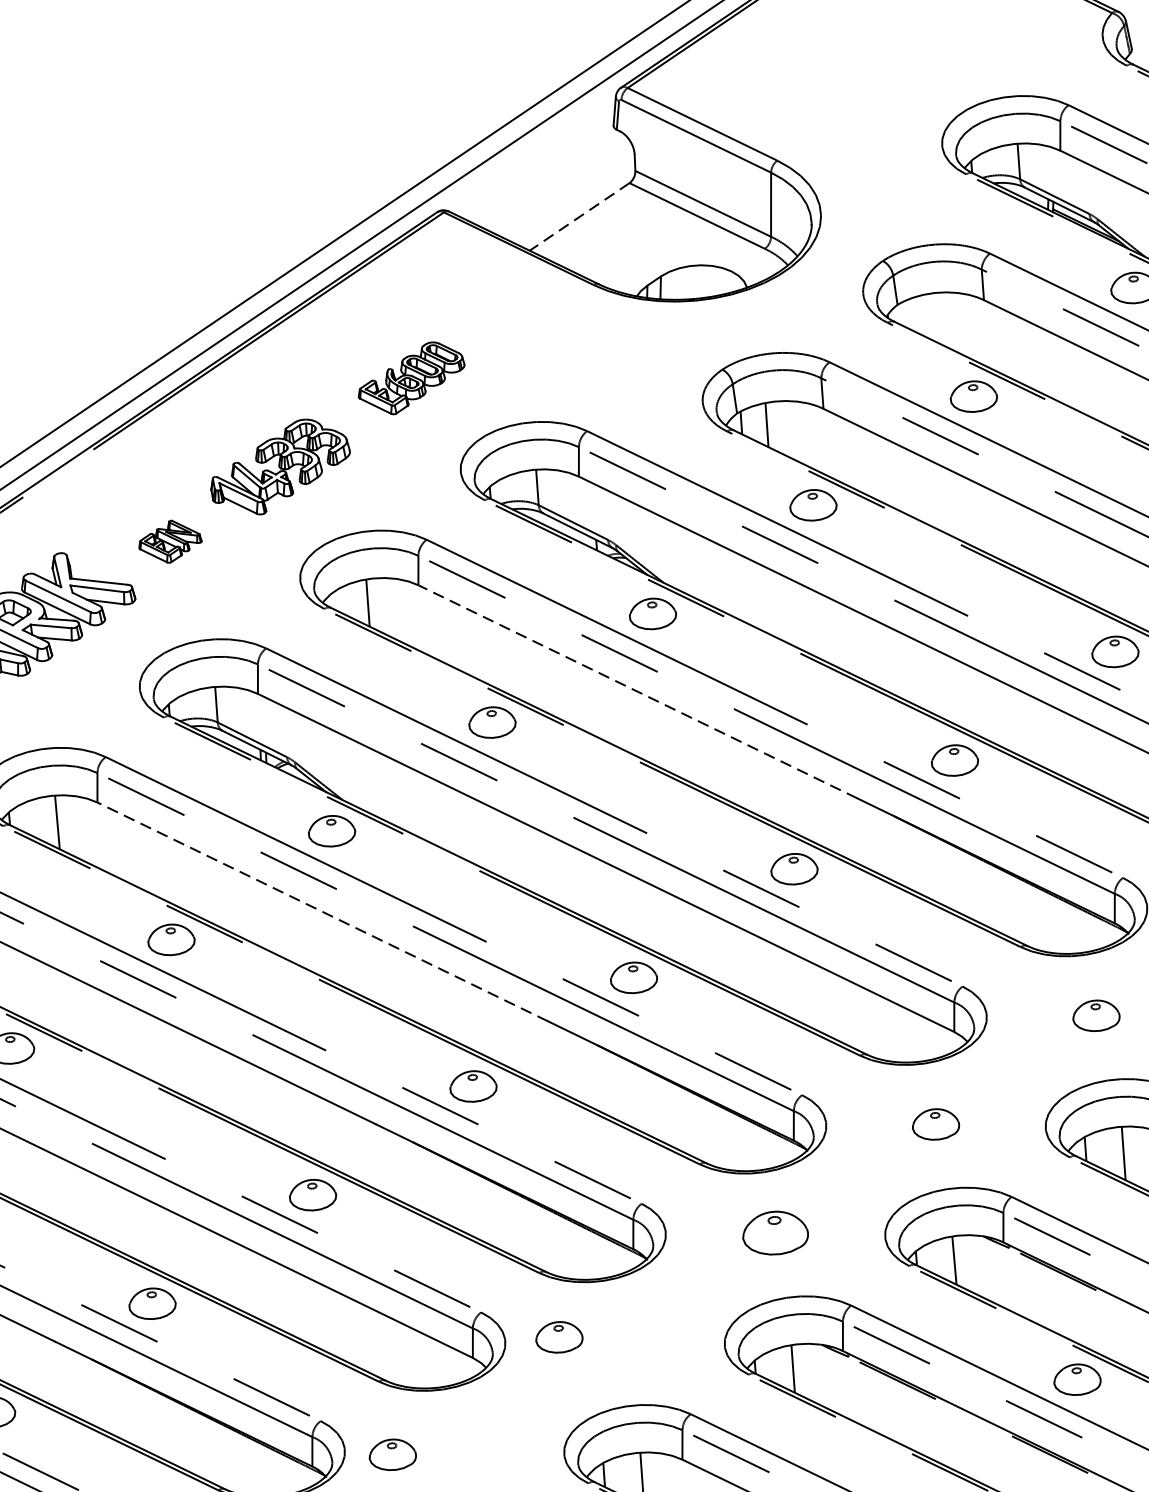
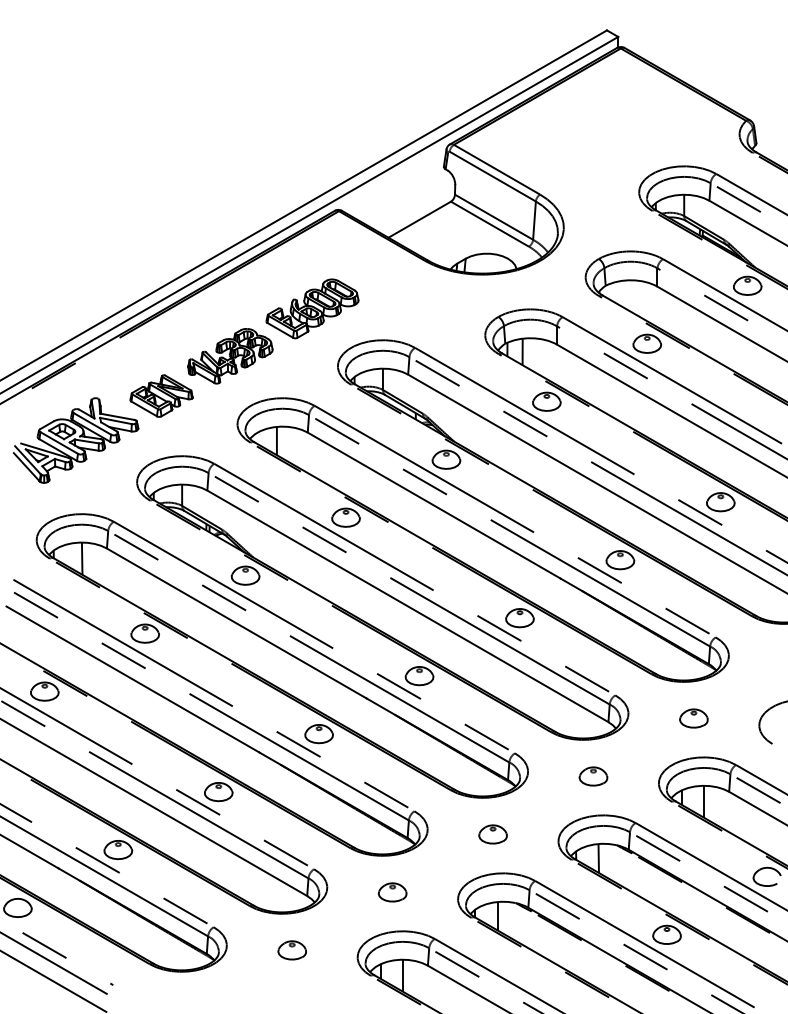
line: (579, 216) -> (419, 219), dashed -> solid
part: (411, 377) -> (312, 308), size x1.43
part: (170, 540) -> (161, 395), size x1.67
line: (638, 691) -> (434, 505), dashed -> solid
line: (322, 912) -> (236, 623), dashed -> solid
part: (774, 1233) -> (492, 834), size x0.71
part: (559, 1337) -> (392, 892), moved
part: (391, 1455) -> (291, 950), moved

